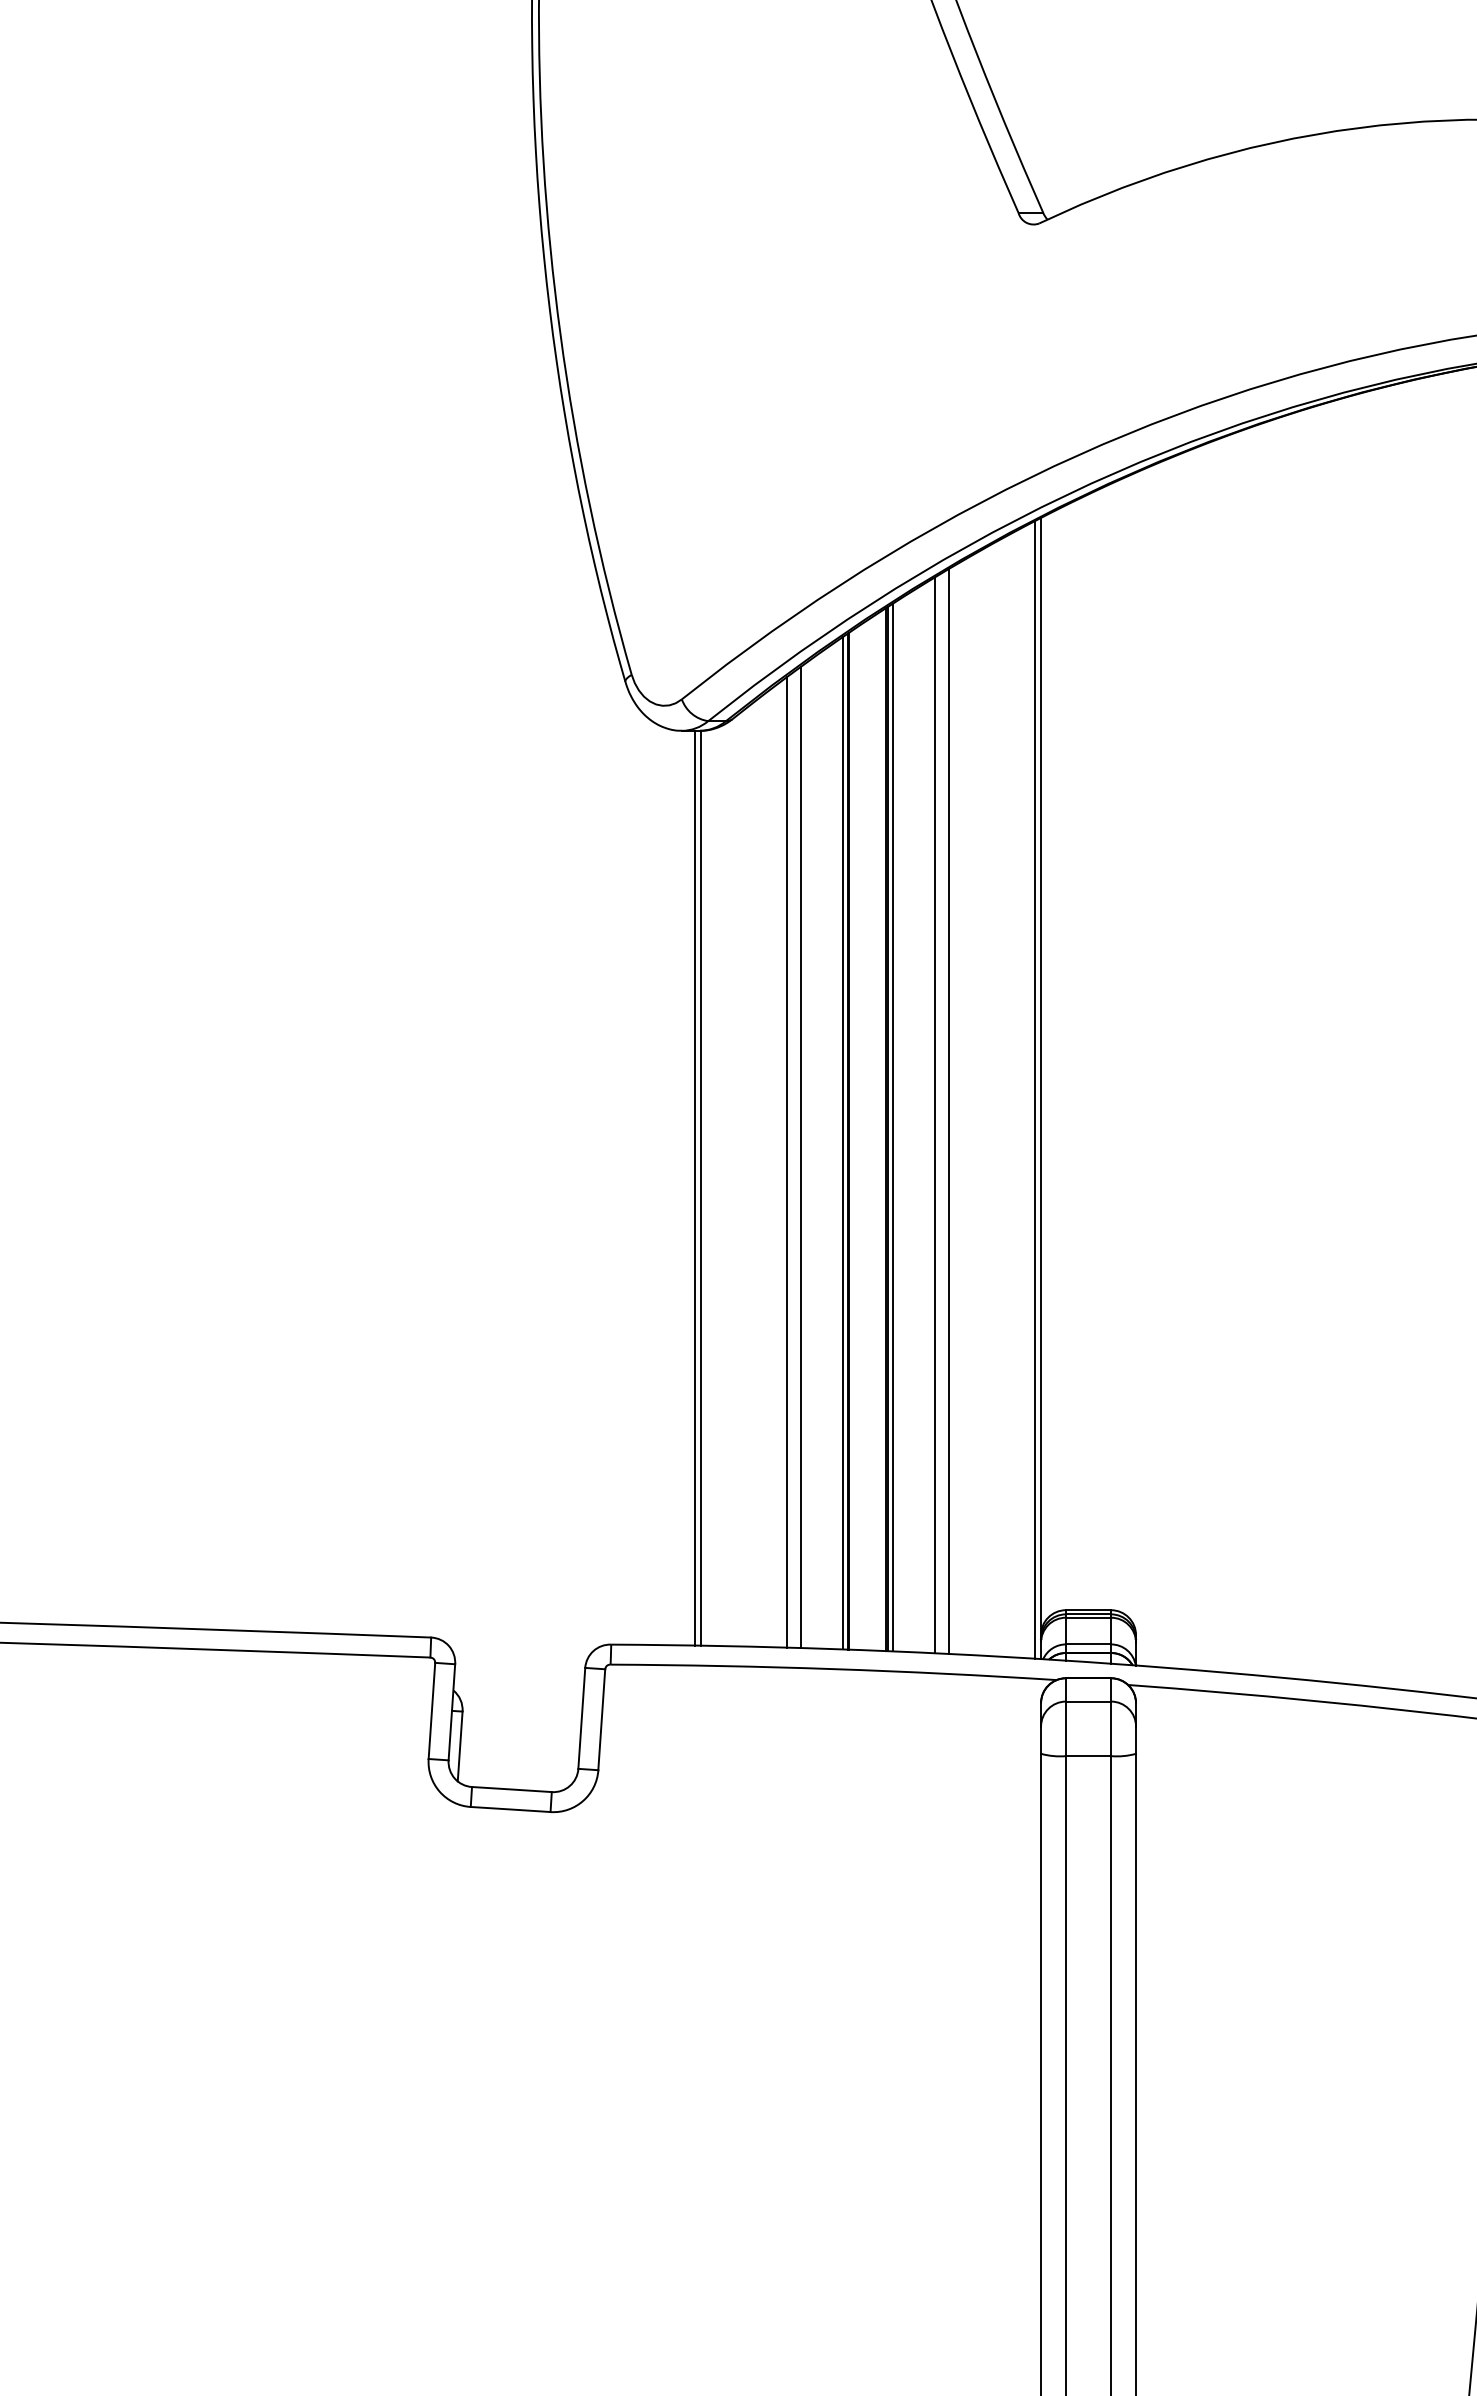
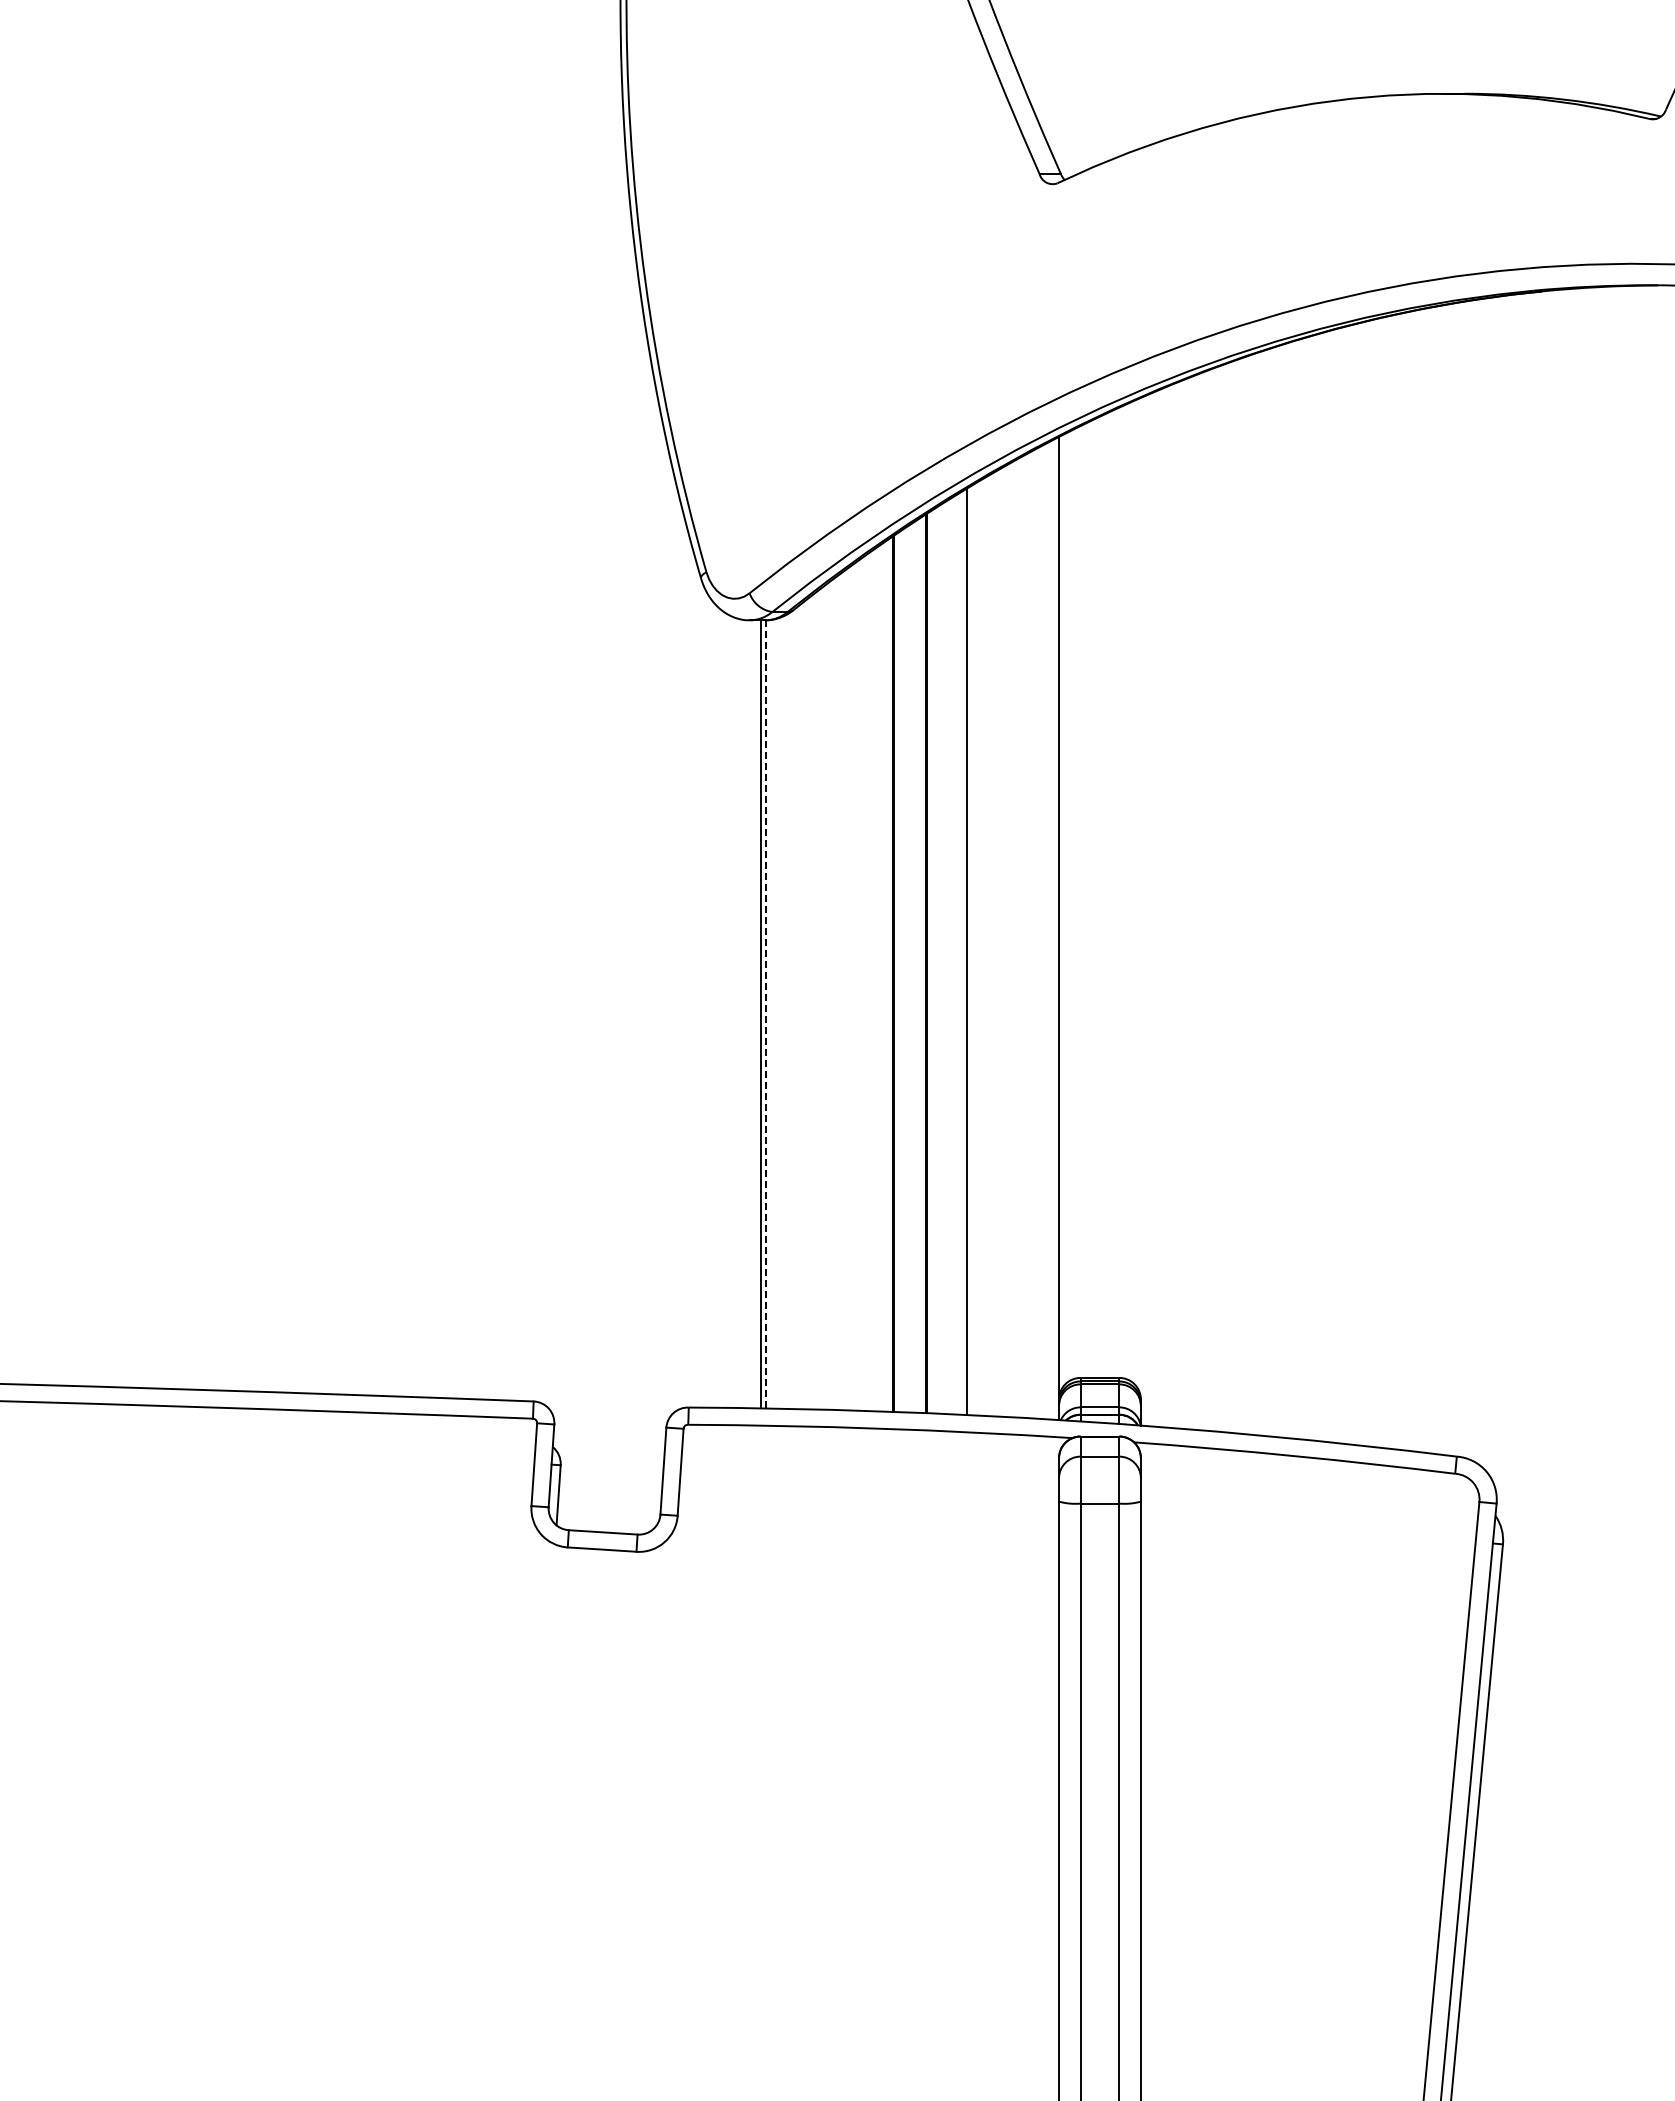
line: (1034, 1089) -> (1053, 929), removed
line: (948, 1111) -> (979, 948), removed
line: (892, 1126) -> (931, 961), removed
line: (843, 1143) -> (888, 975), removed
line: (801, 1157) -> (852, 987), removed
line: (787, 1162) -> (840, 992), removed
line: (700, 1188) -> (765, 1014), solid -> dashed

